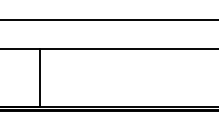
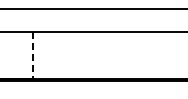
line: (40, 78) -> (32, 55), solid -> dashed

